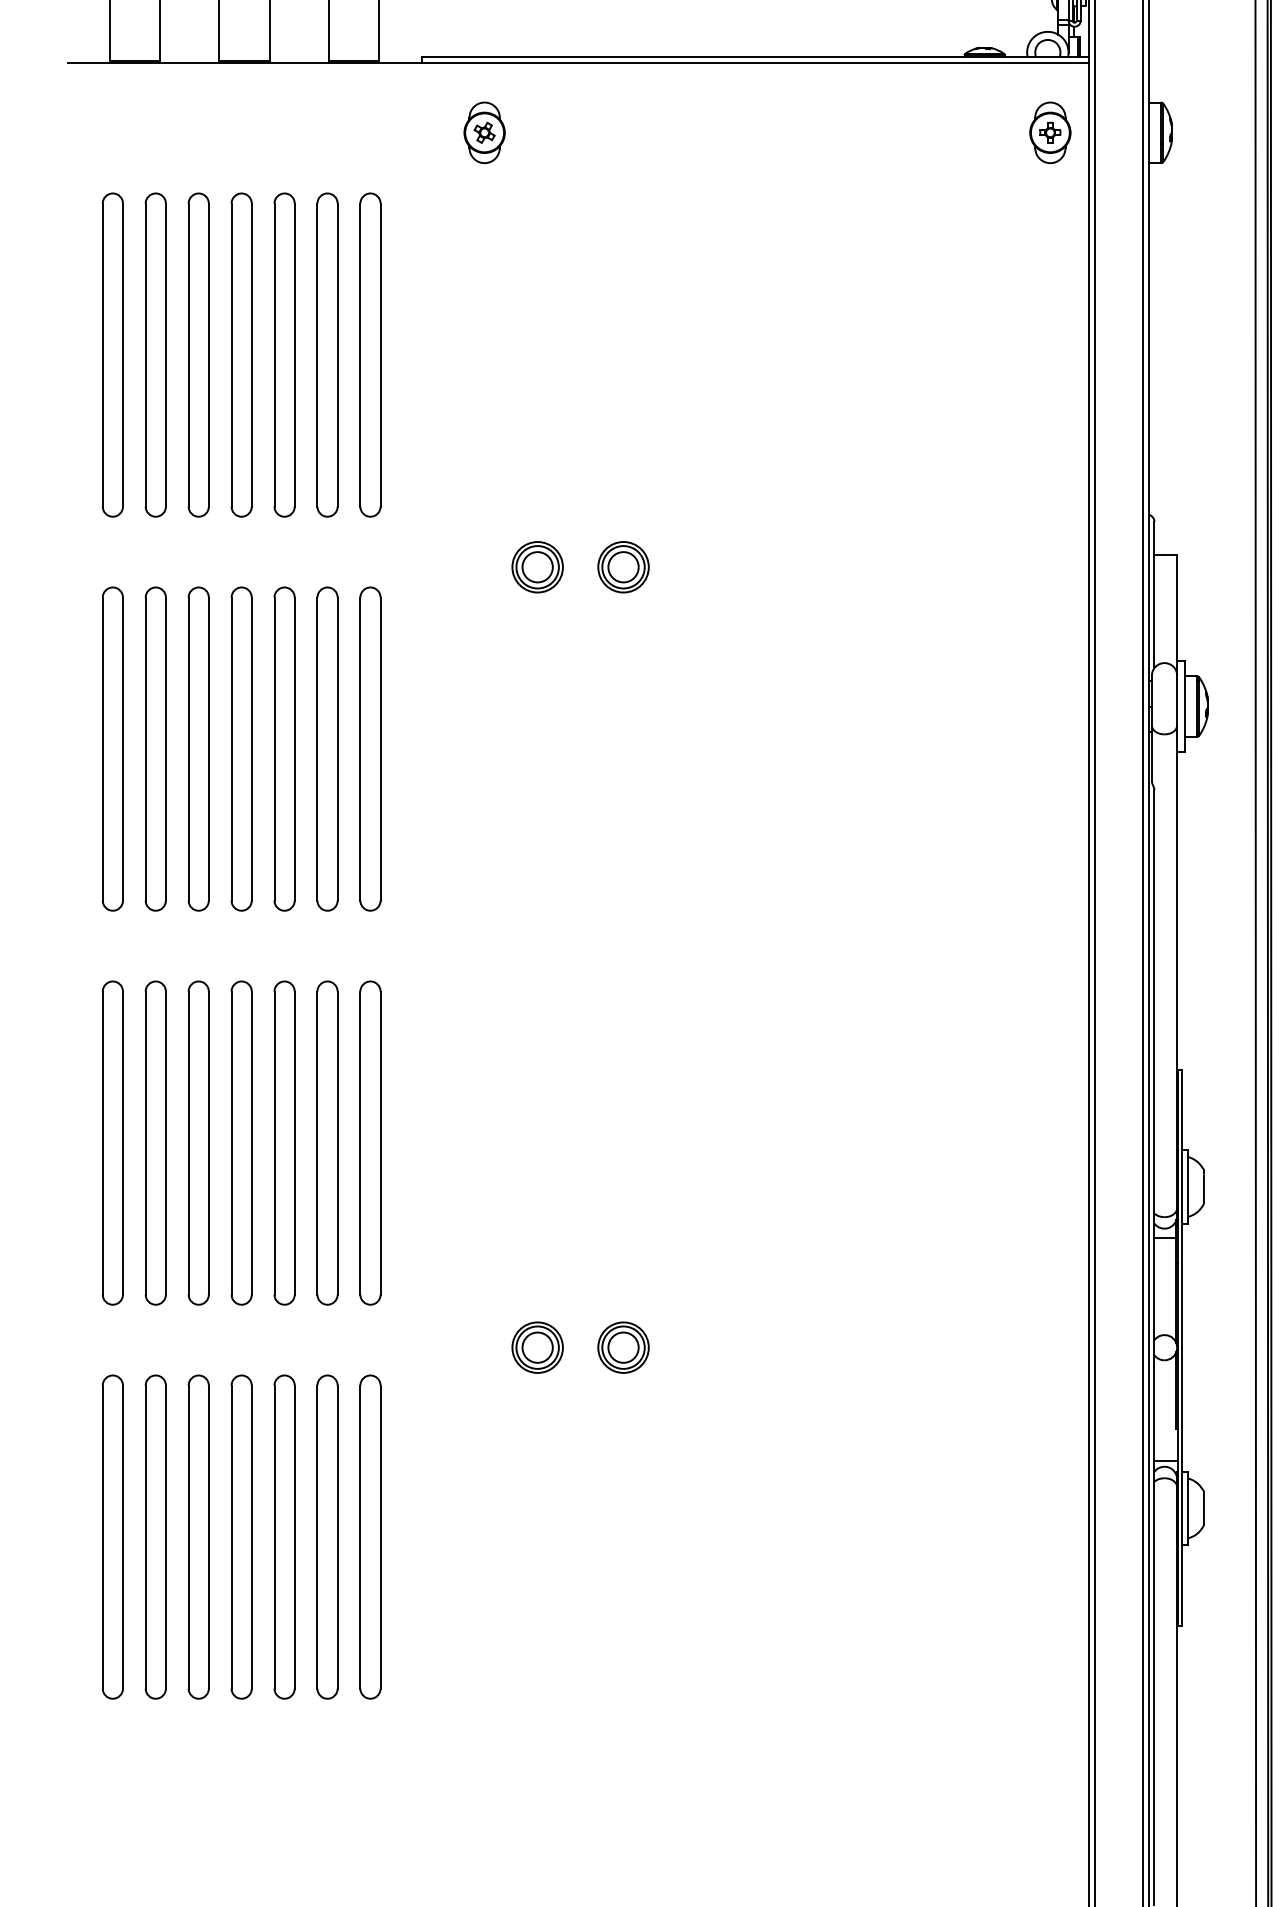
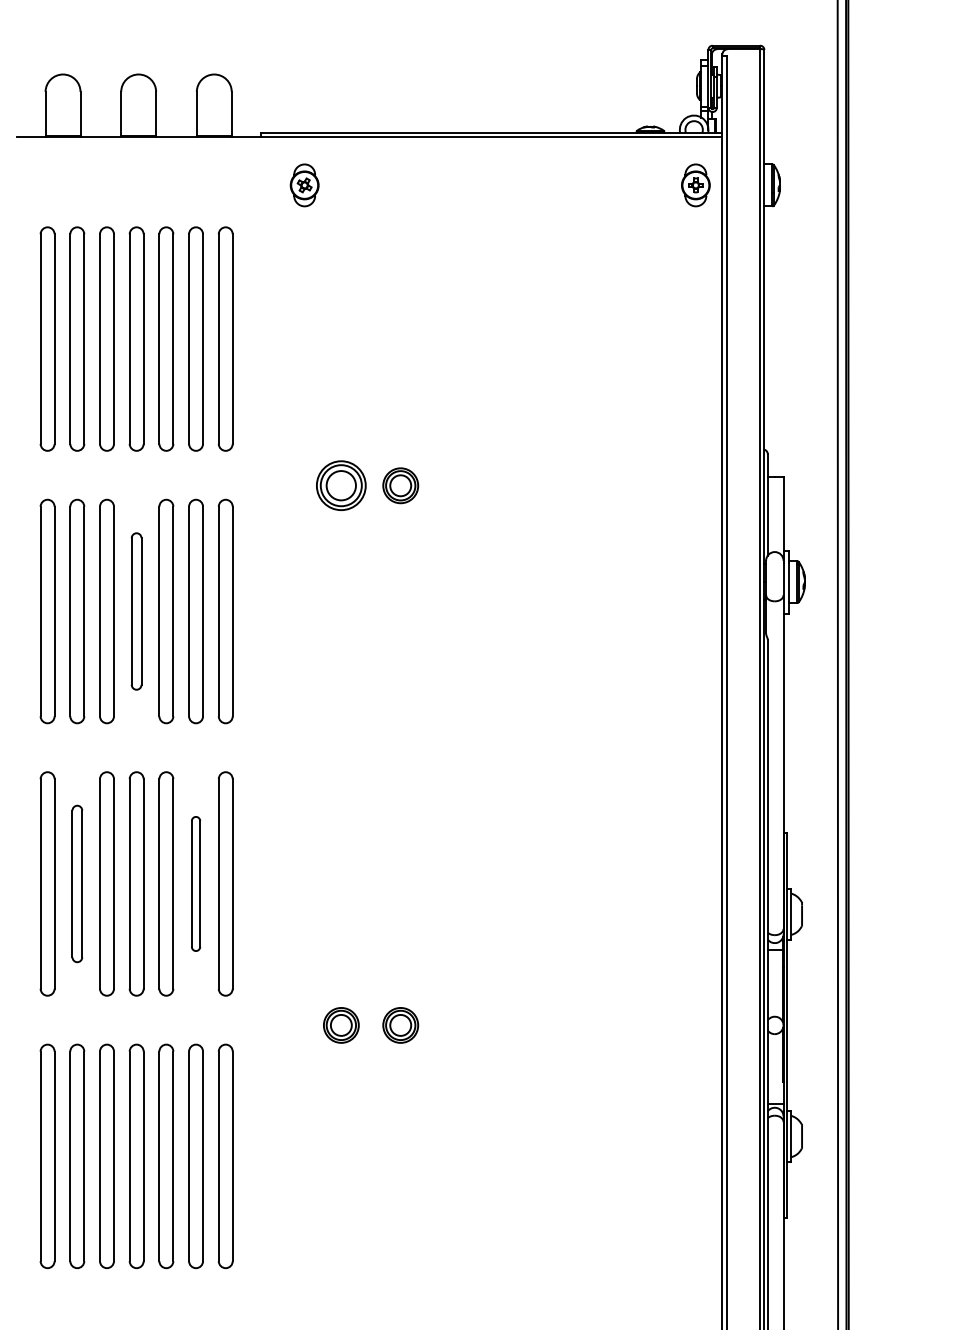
part: (537, 566) -> (341, 485), size x1.4
part: (241, 749) -> (136, 611), size x0.7
part: (156, 1142) -> (77, 883), size x0.7
part: (326, 1142) -> (195, 883), size x0.6

